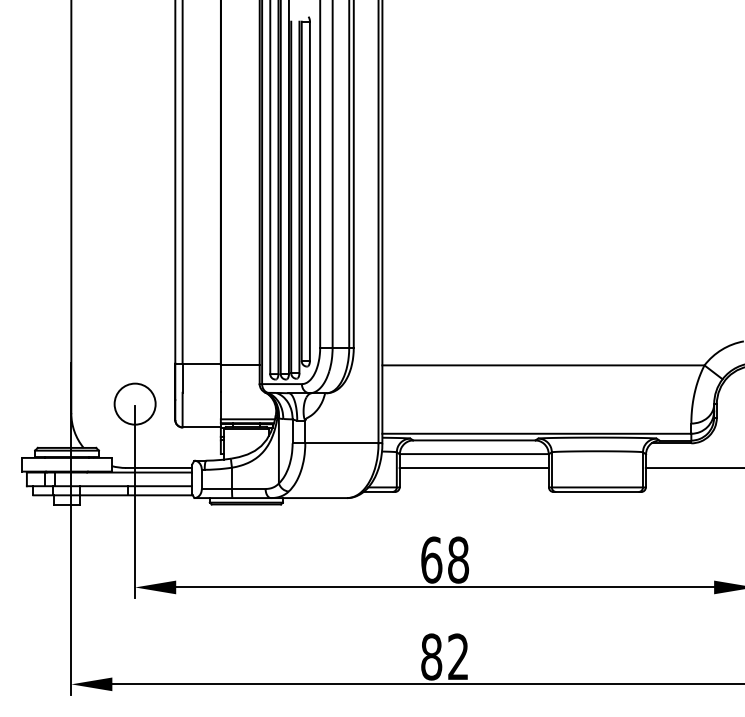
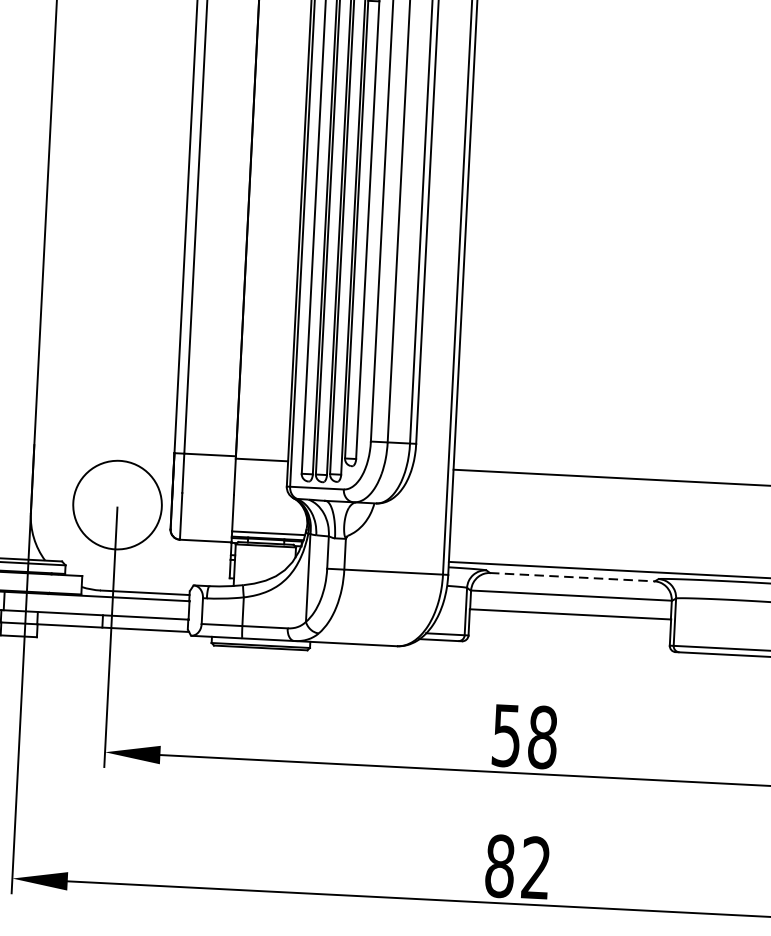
circle: (134, 403) -> (116, 504), size x1.6
line: (474, 440) -> (572, 577), solid -> dashed
text: (431, 559) -> (506, 734), 68 -> 58

